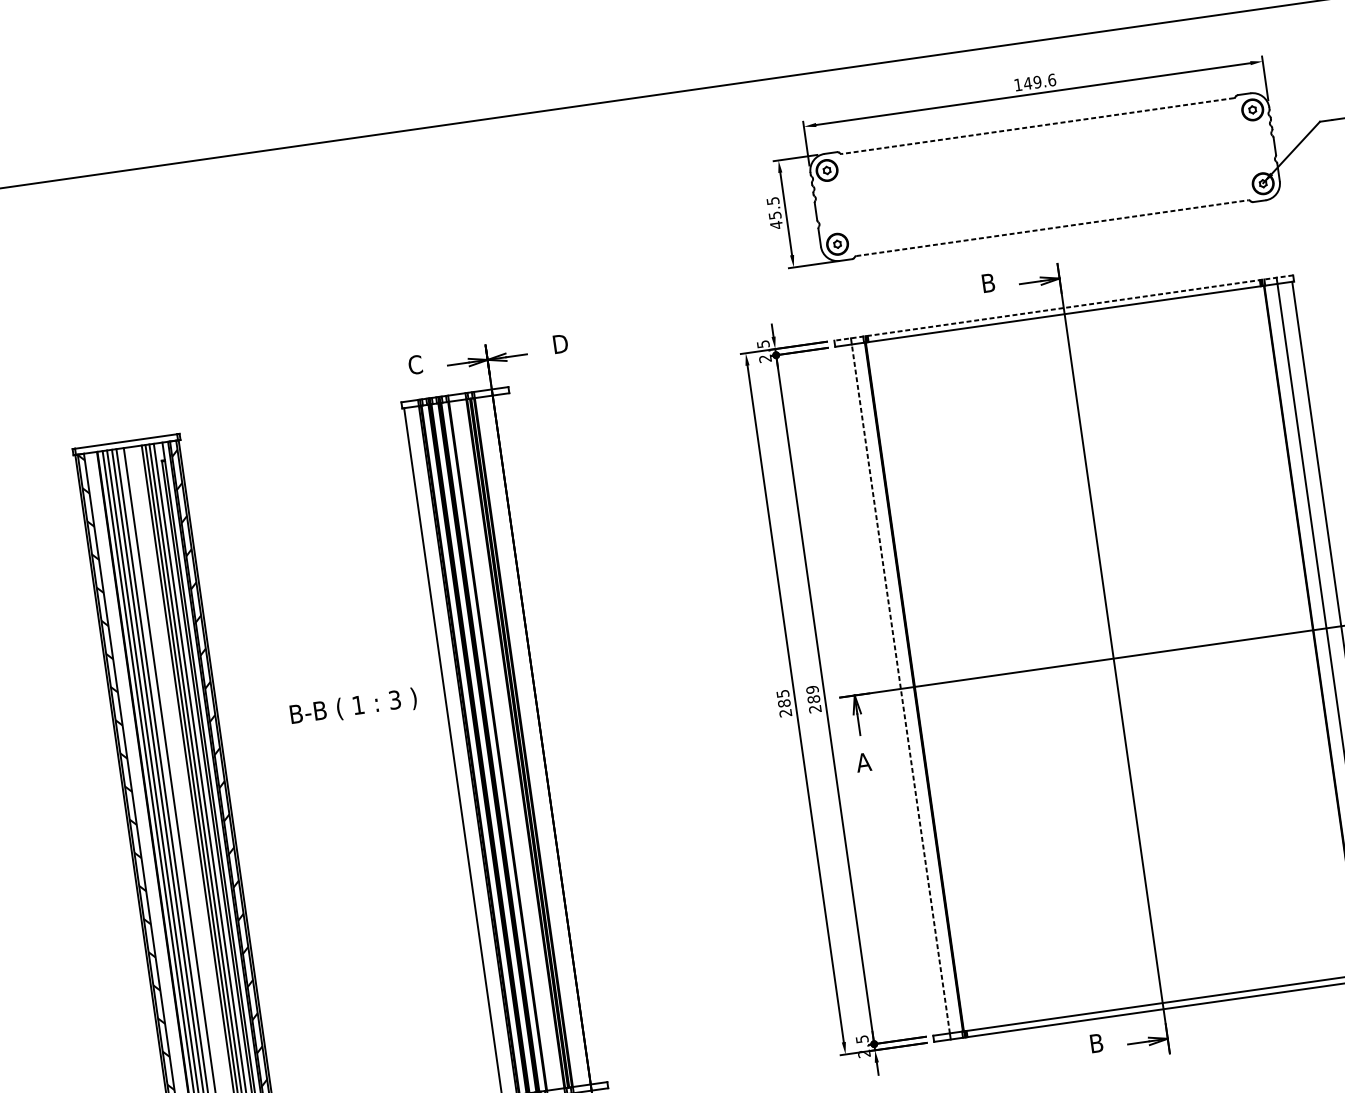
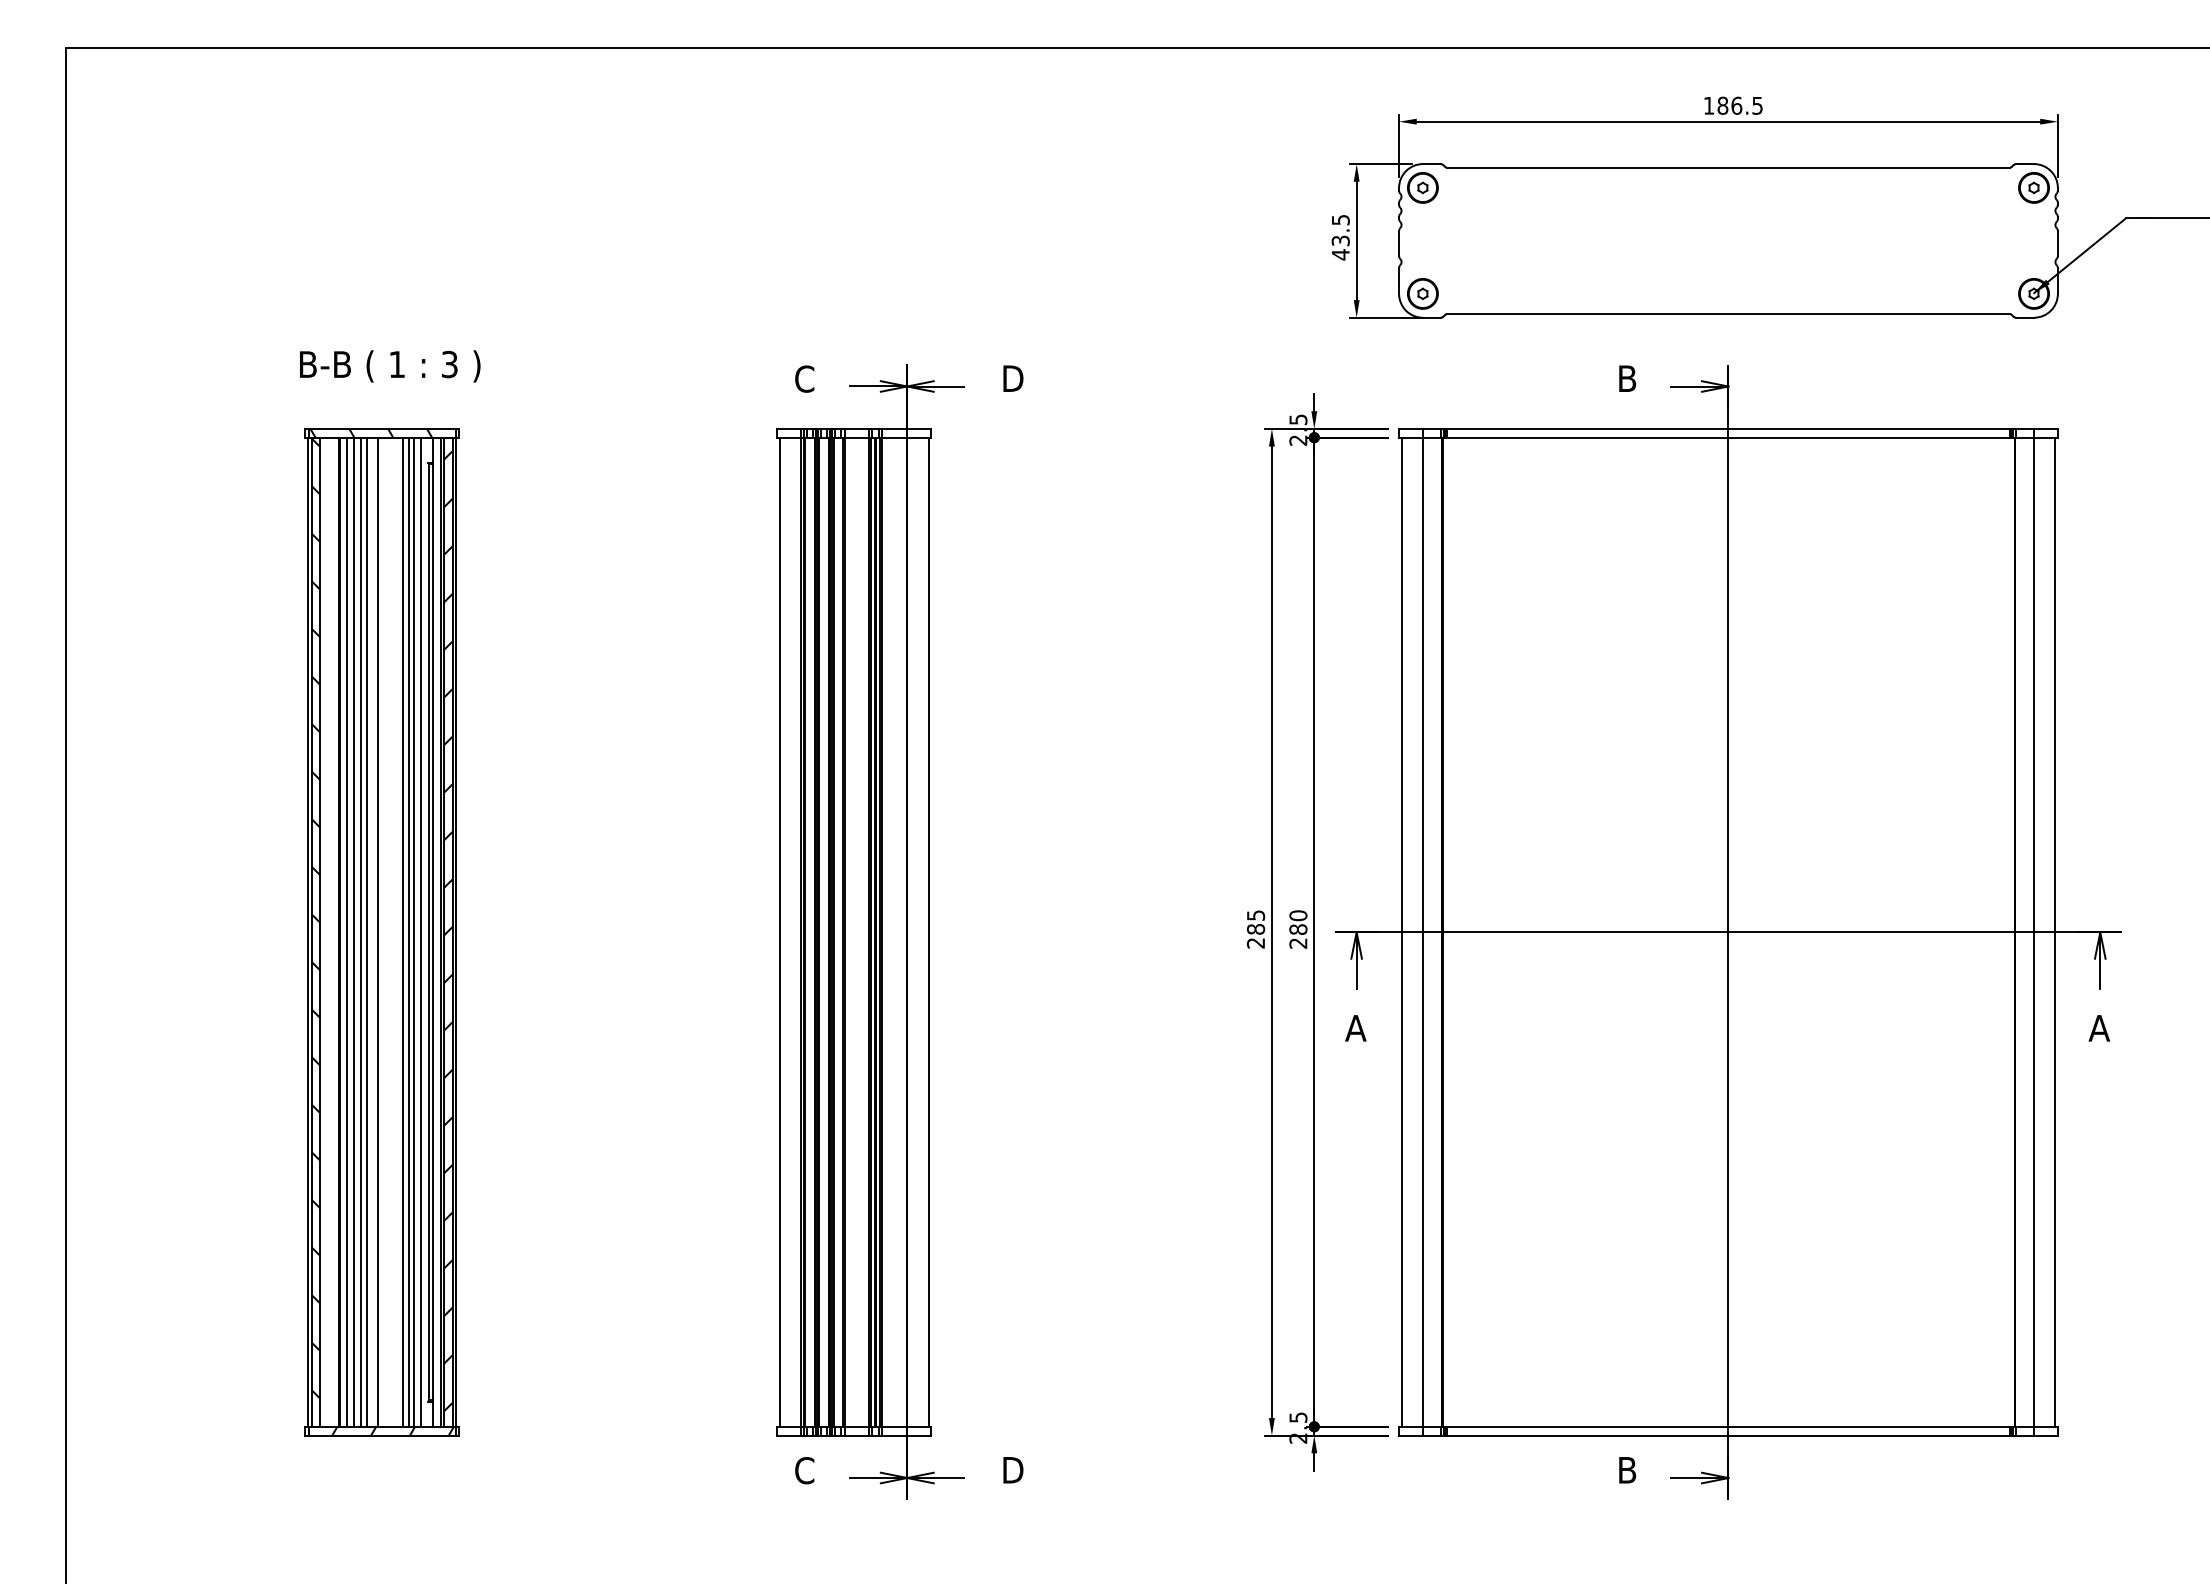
text: (1040, 81) -> (1740, 105), 149.6 -> 186.5
line: (1037, 126) -> (1727, 167), dashed -> solid
text: (774, 215) -> (1340, 240), 45.5 -> 43.5
line: (1052, 228) -> (1728, 314), dashed -> solid
line: (1063, 307) -> (1727, 428), dashed -> solid
hatch: (119, 445) -> (371, 432), added
text: (812, 689) -> (1298, 915), 289 -> 280
line: (900, 689) -> (1422, 932), dashed -> solid
line: (885, 690) -> (1401, 931), added
text: (353, 707) -> (390, 366), moved
line: (556, 737) -> (928, 931), added

